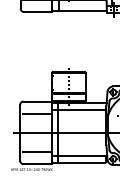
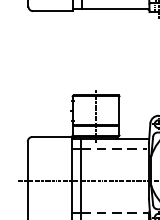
line: (82, 109) -> (115, 148), solid -> dashed
line: (36, 113) -> (50, 153), removed
line: (36, 152) -> (50, 208), removed
line: (81, 155) -> (113, 212), solid -> dashed

